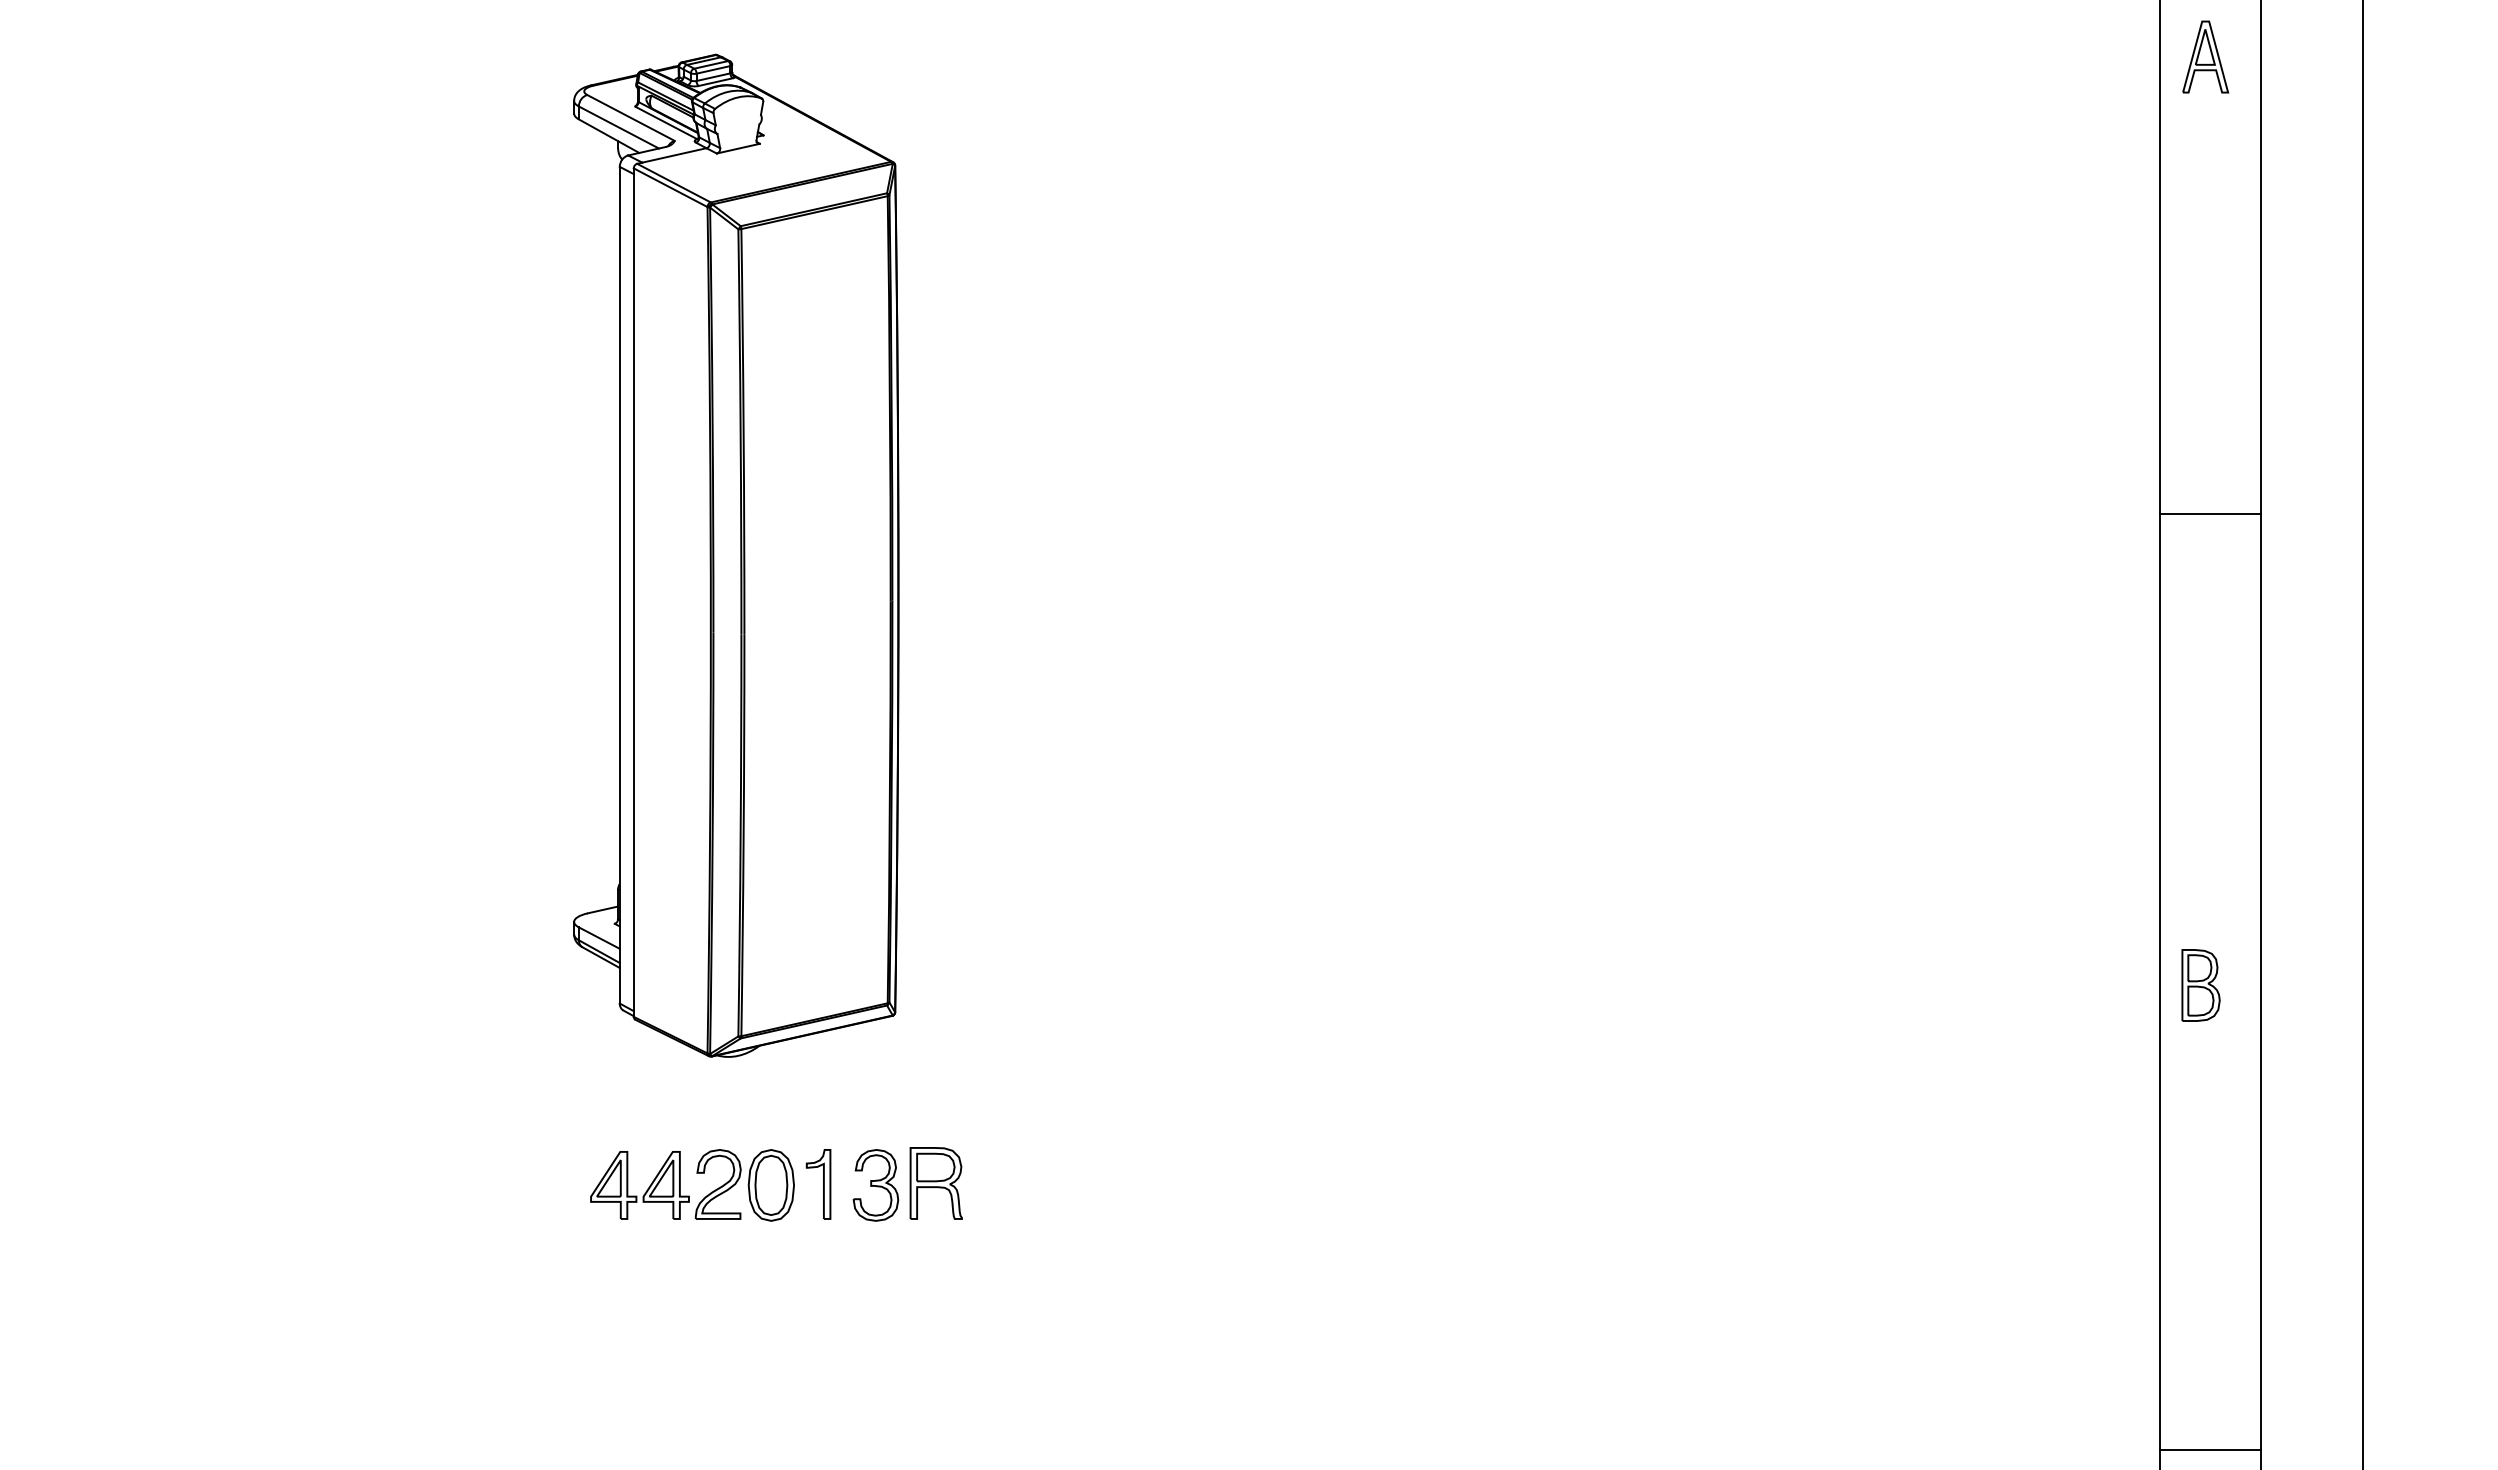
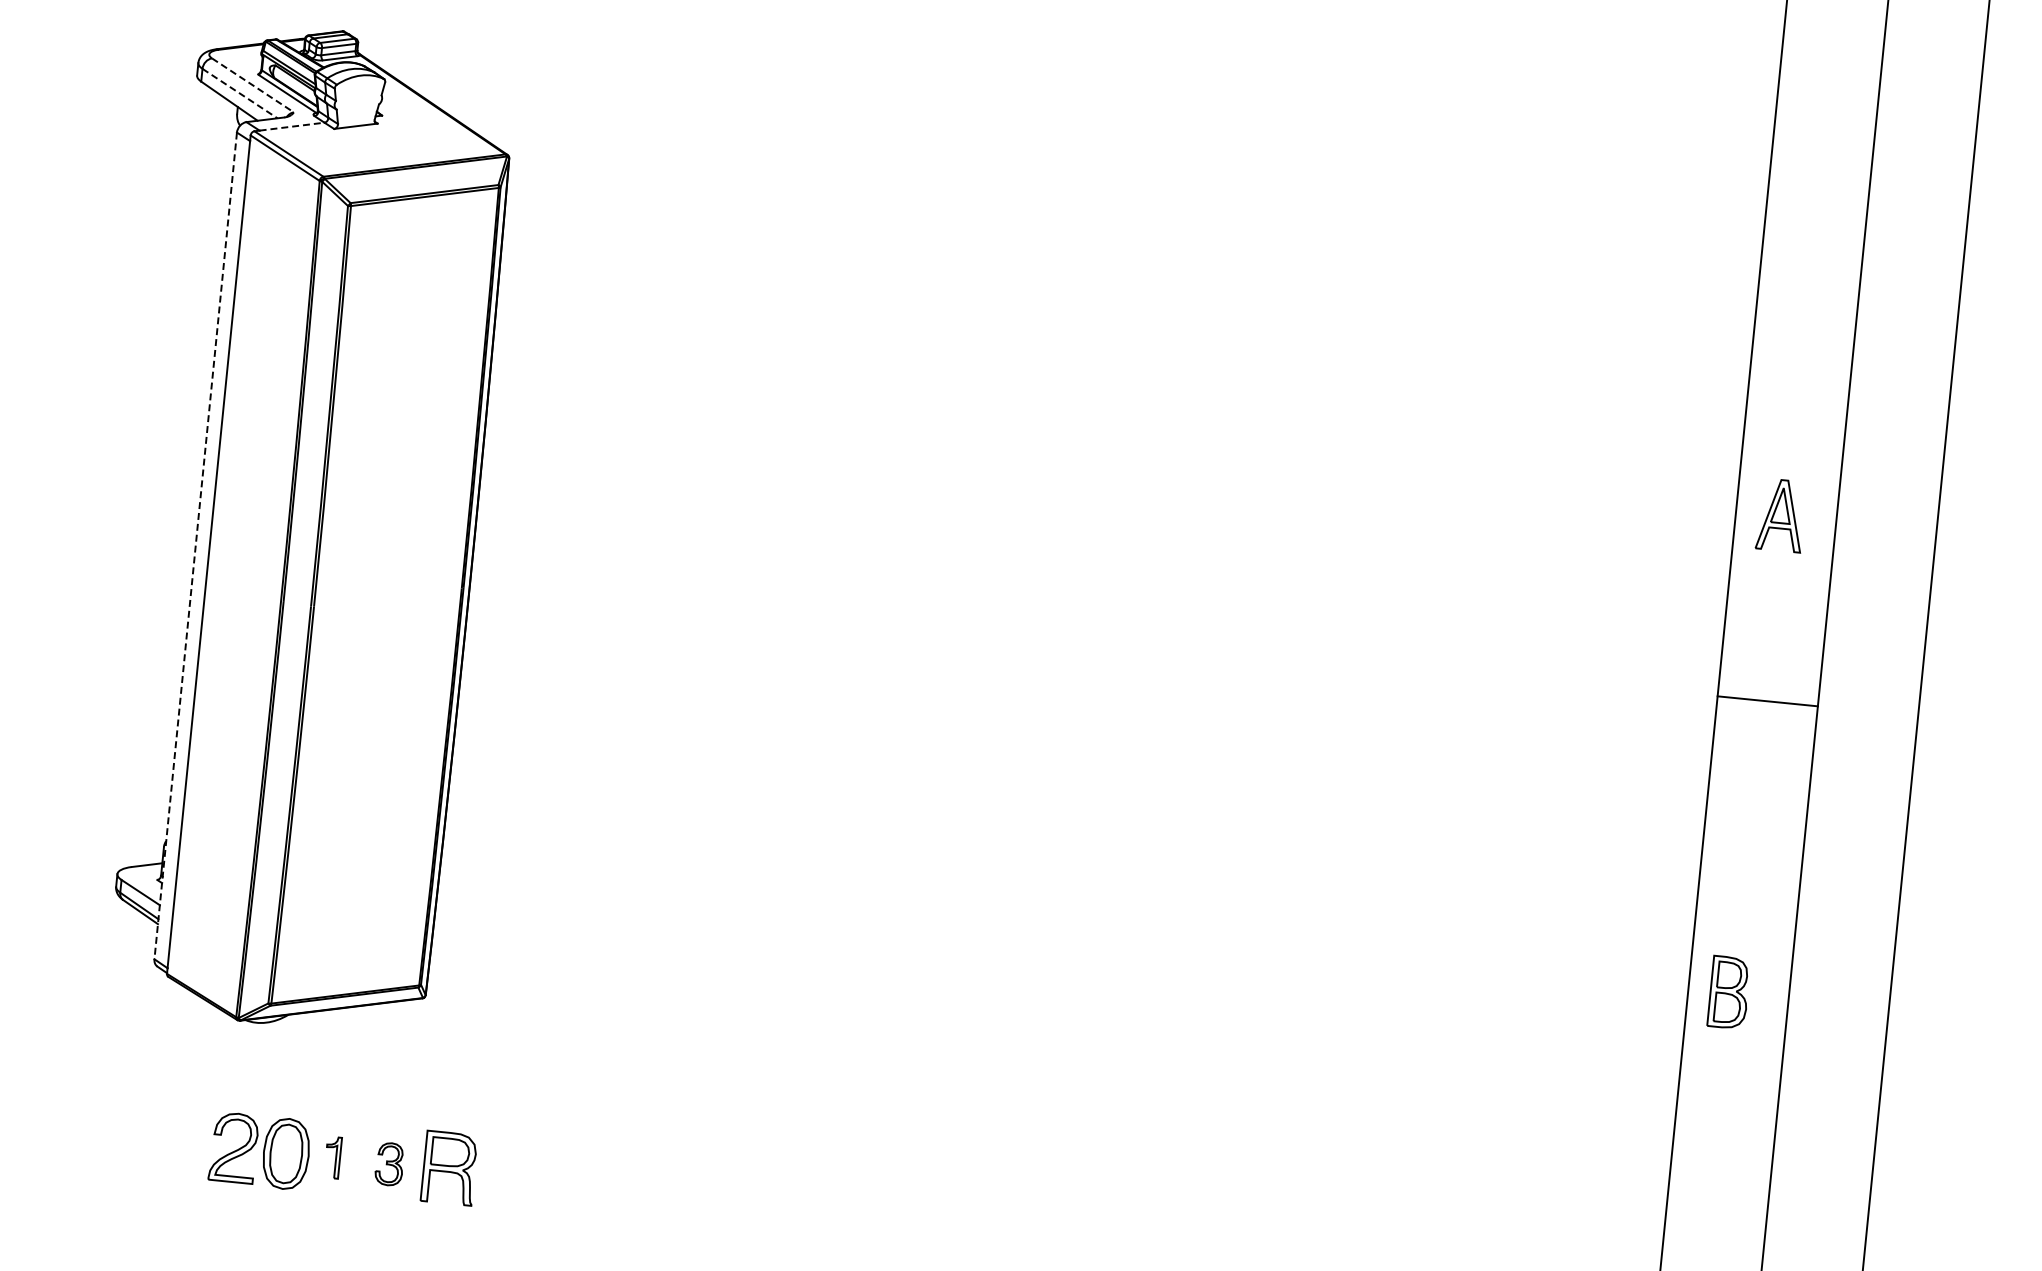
part: (2205, 56) -> (1781, 514), moved
line: (631, 118) -> (253, 85), solid -> dashed
line: (619, 127) -> (240, 93), solid -> dashed
line: (674, 155) -> (292, 126), solid -> dashed
line: (2210, 513) -> (1767, 701), moved
line: (619, 585) -> (195, 546), solid -> dashed
part: (2200, 985) -> (1728, 992), moved
part: (818, 1184) -> (332, 1157), size x0.6
part: (875, 1185) -> (389, 1164), size x0.6
part: (645, 1191) -> (161, 1147), removed

